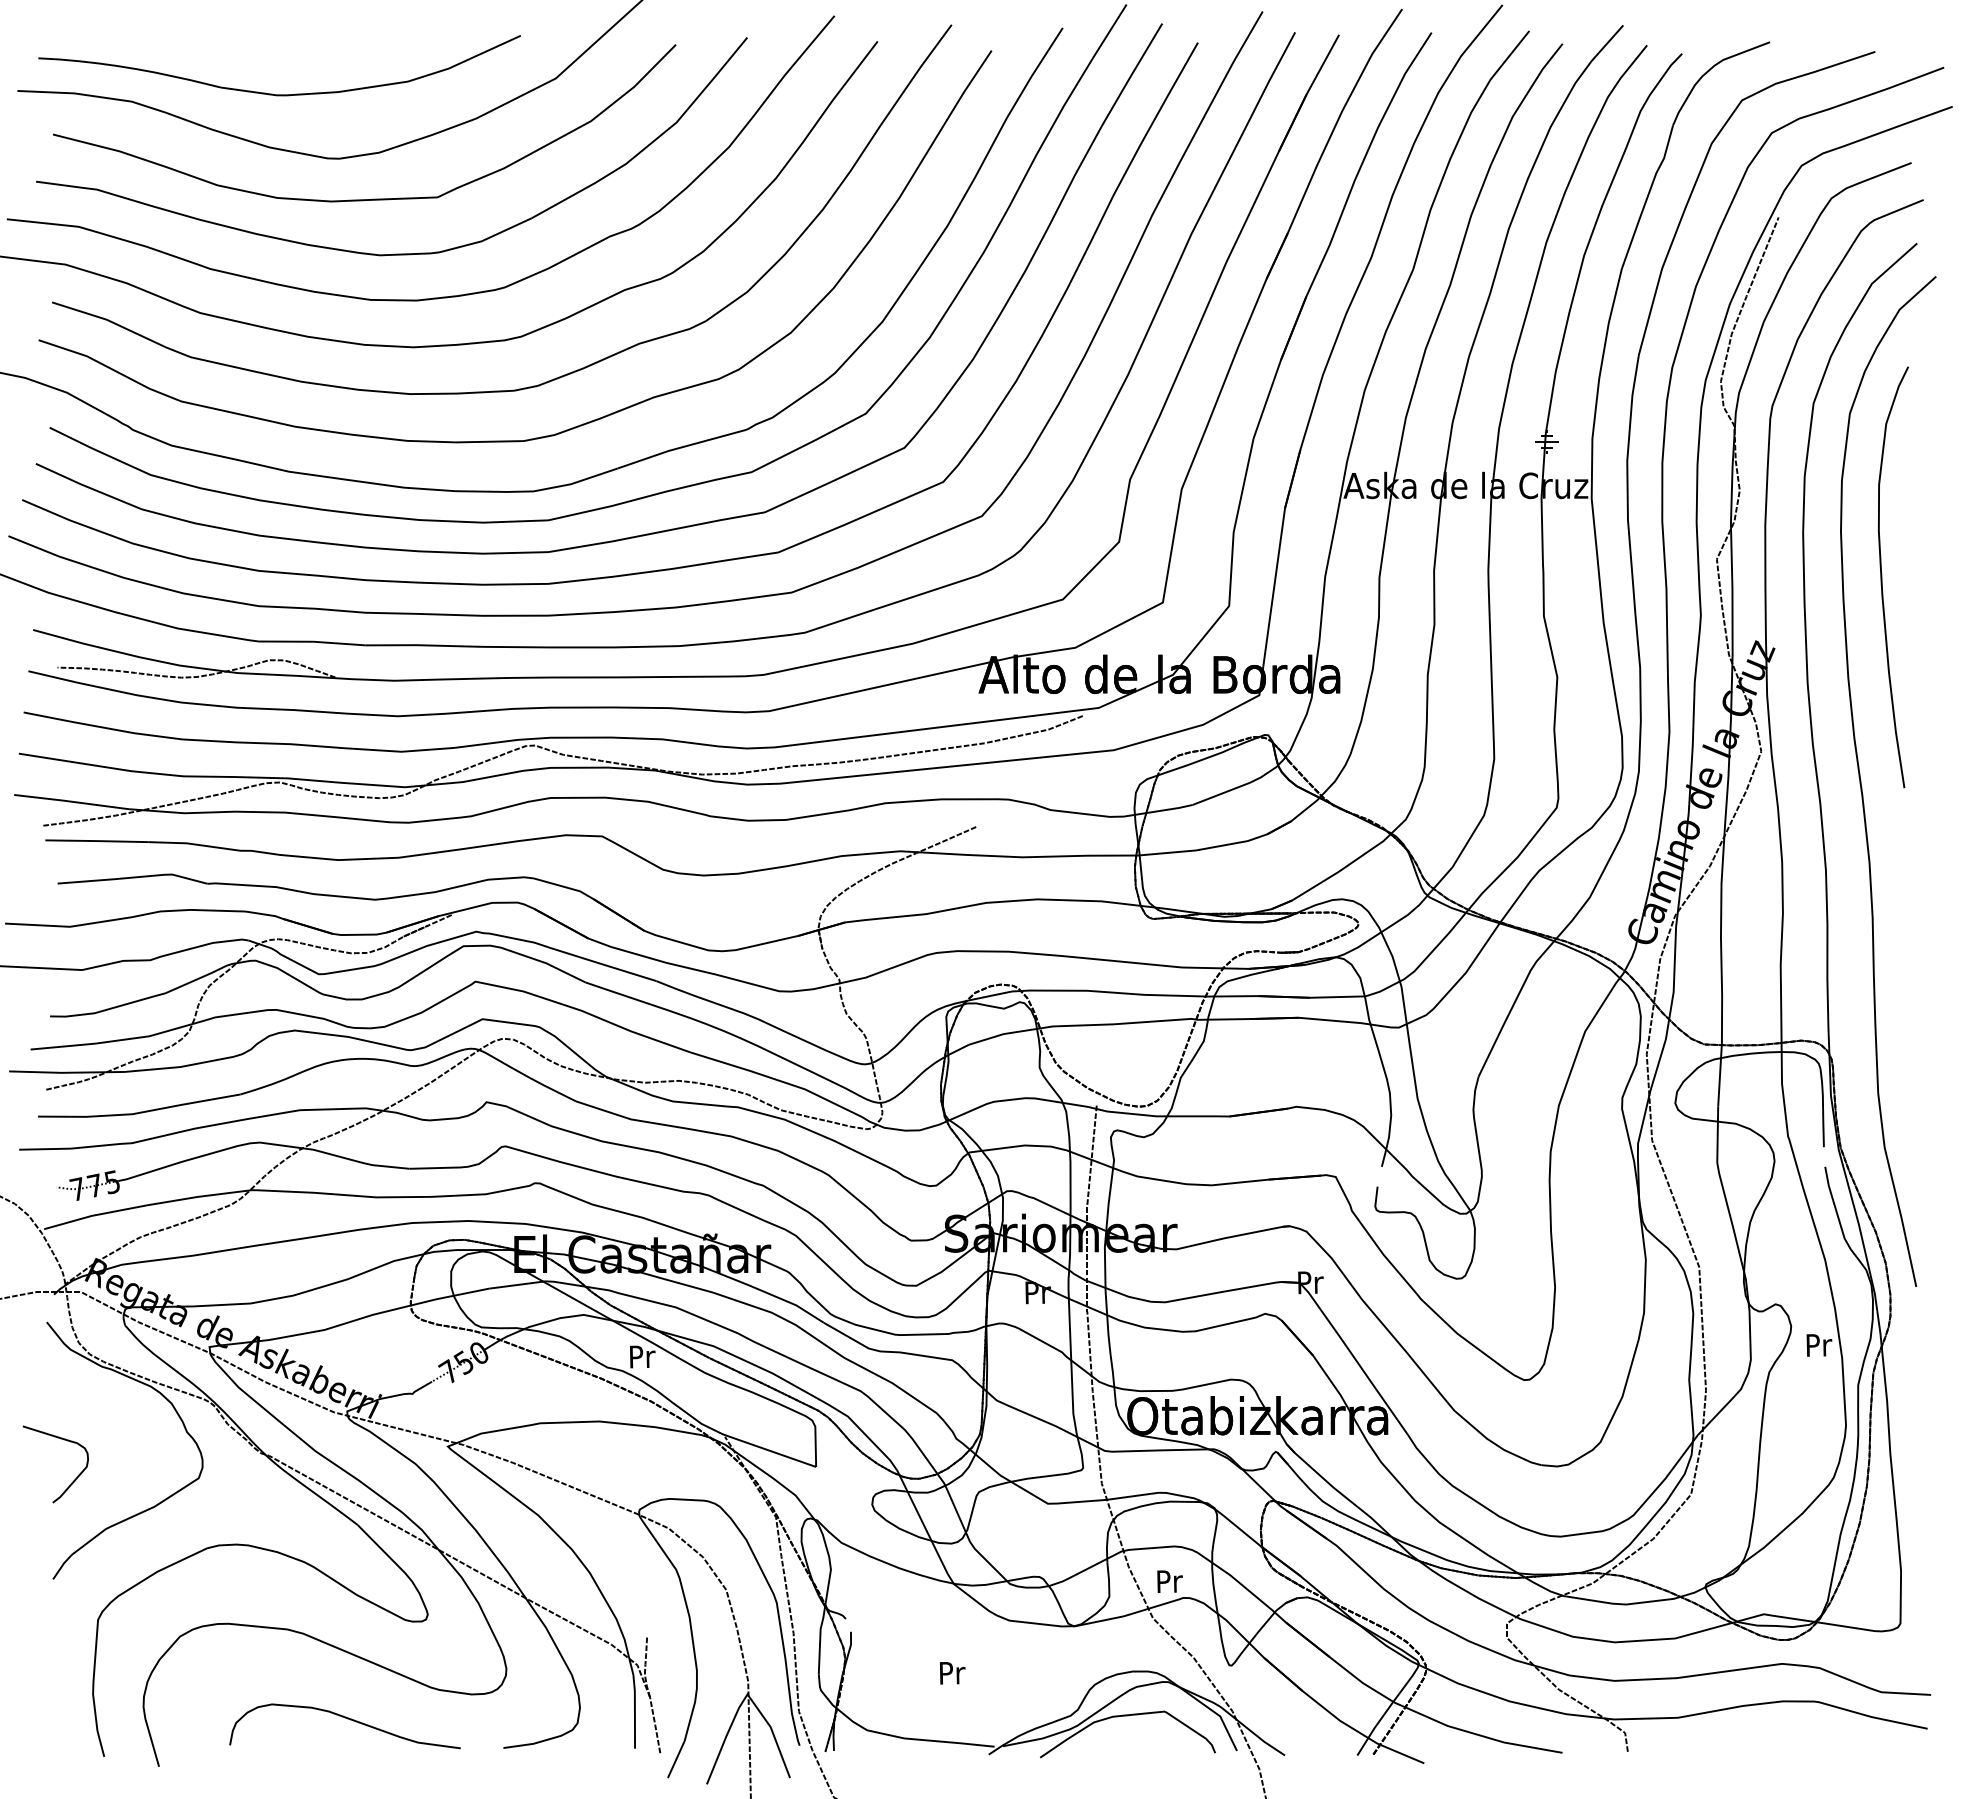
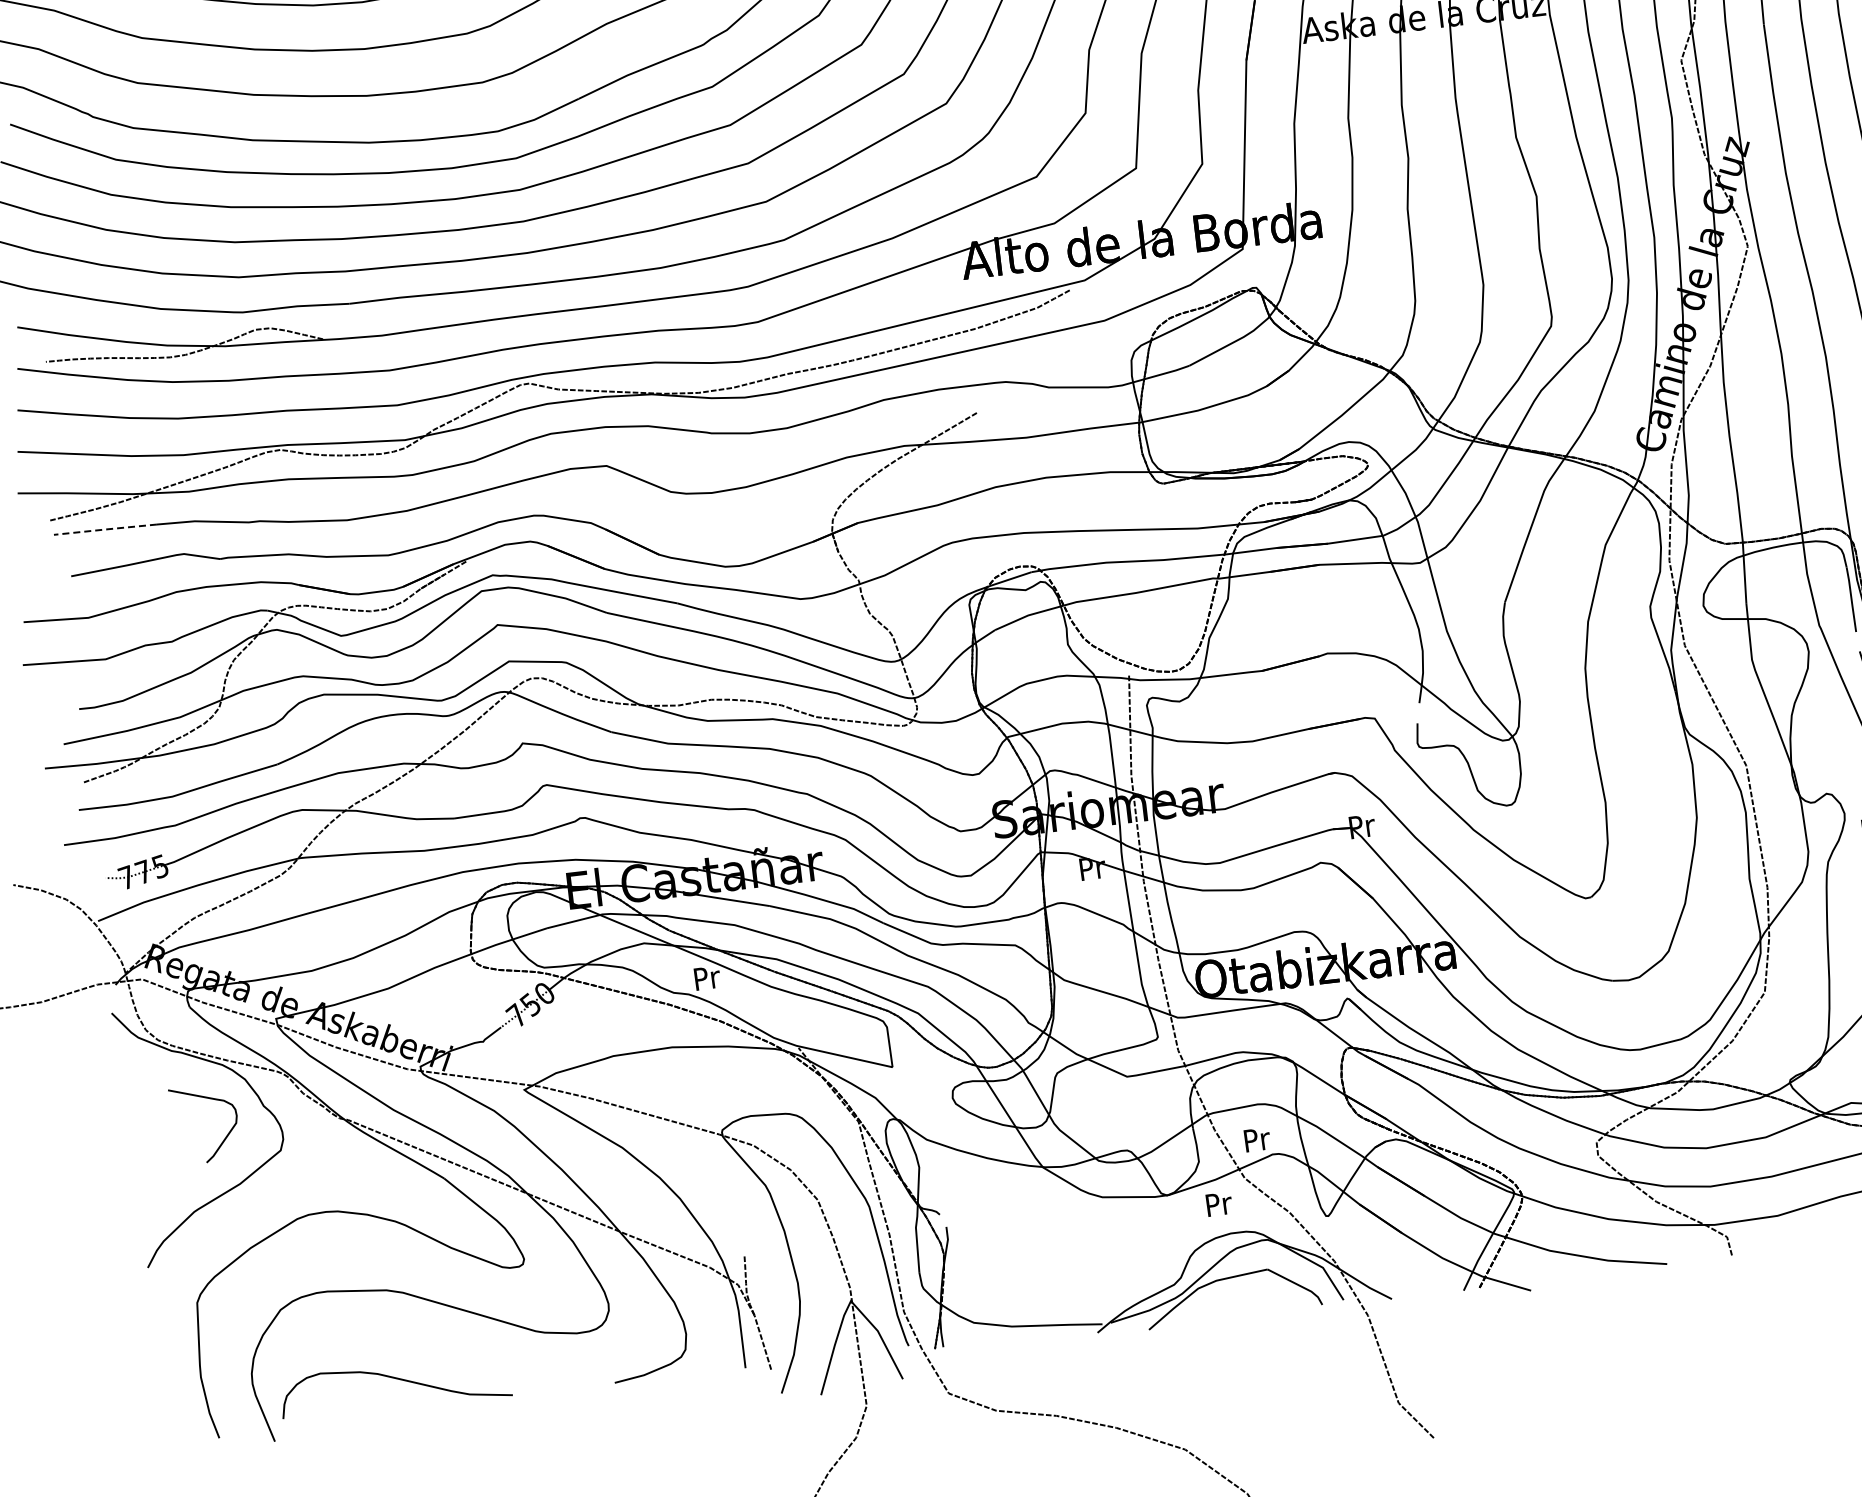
line: (97, 841) -> (105, 529), solid -> dashed
curve: (72, 1481) -> (223, 1139), moved
text: (952, 1673) -> (1219, 1204), moved
curve: (347, 1719) -> (397, 1379), moved

